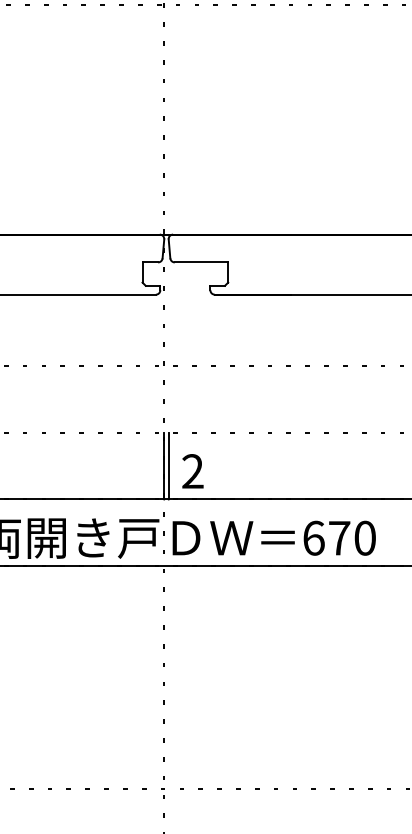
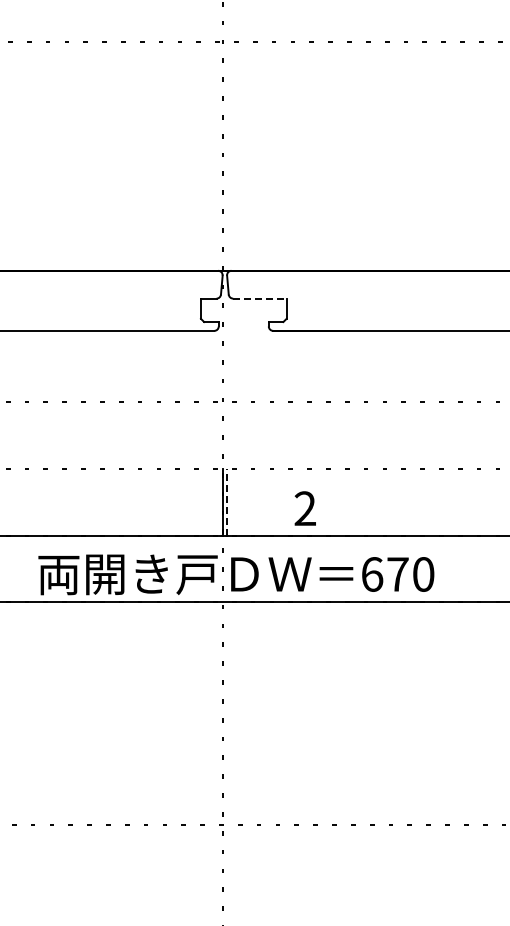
line: (201, 262) -> (259, 298), solid -> dashed
line: (169, 465) -> (227, 501), solid -> dashed
text: (192, 471) -> (304, 508), moved

